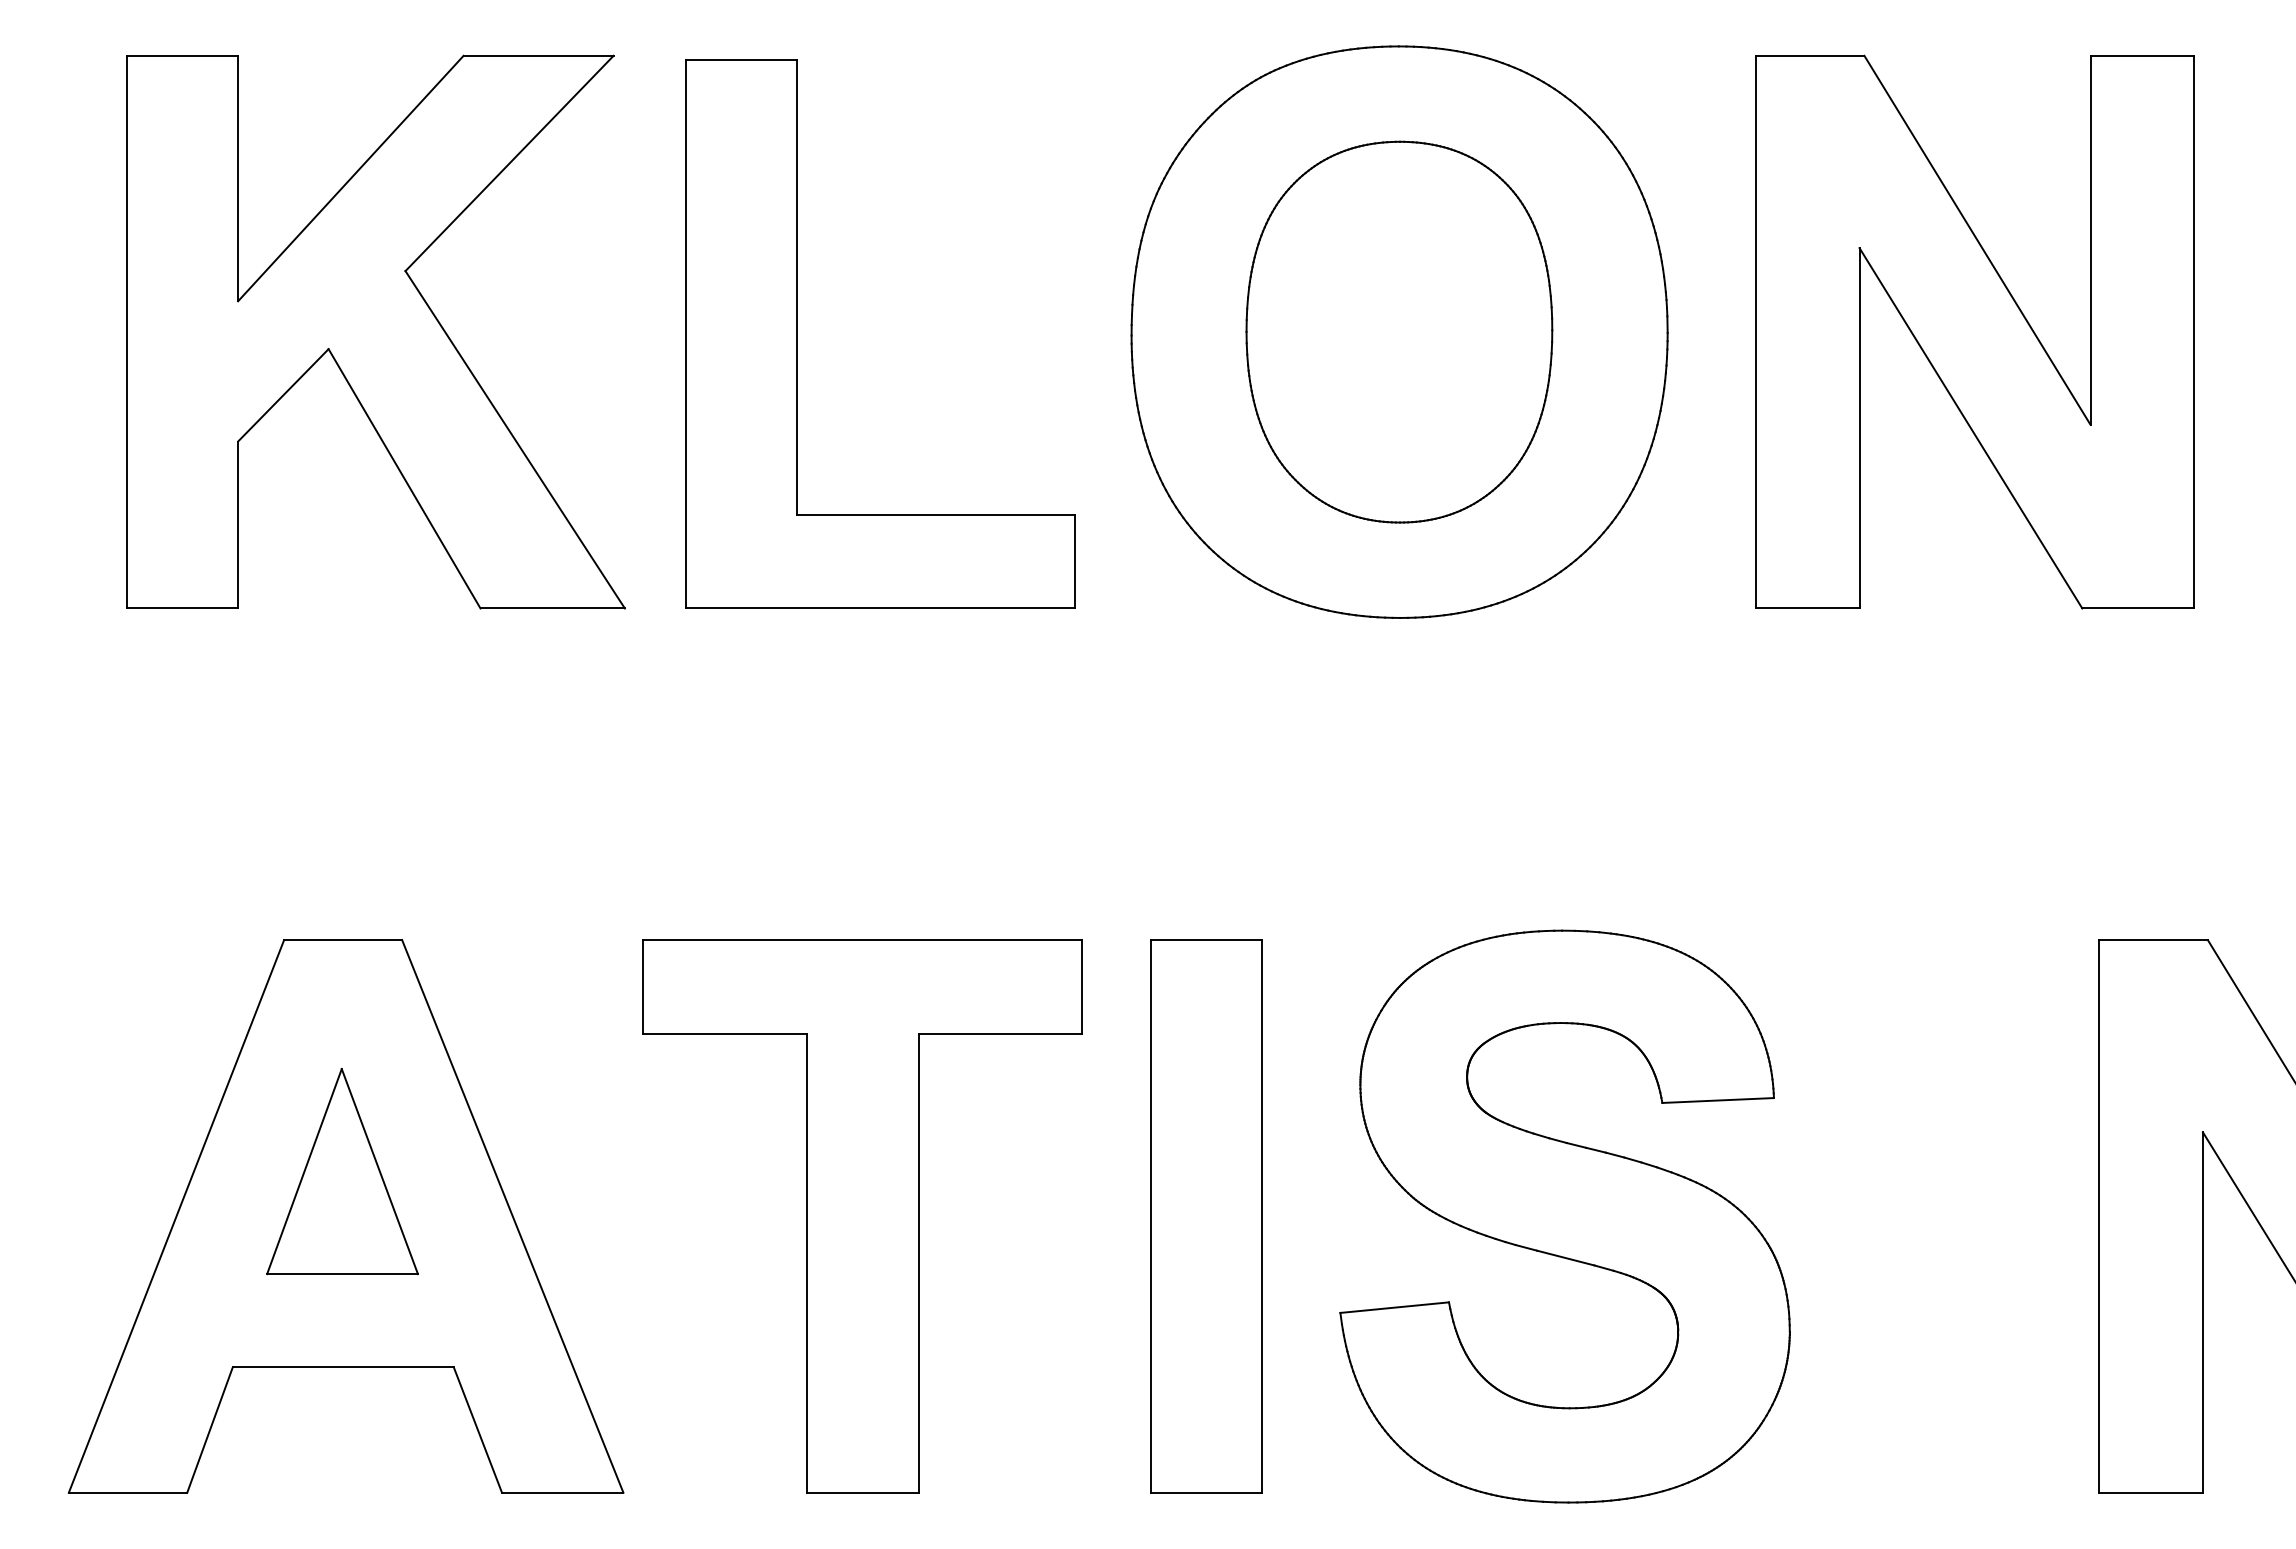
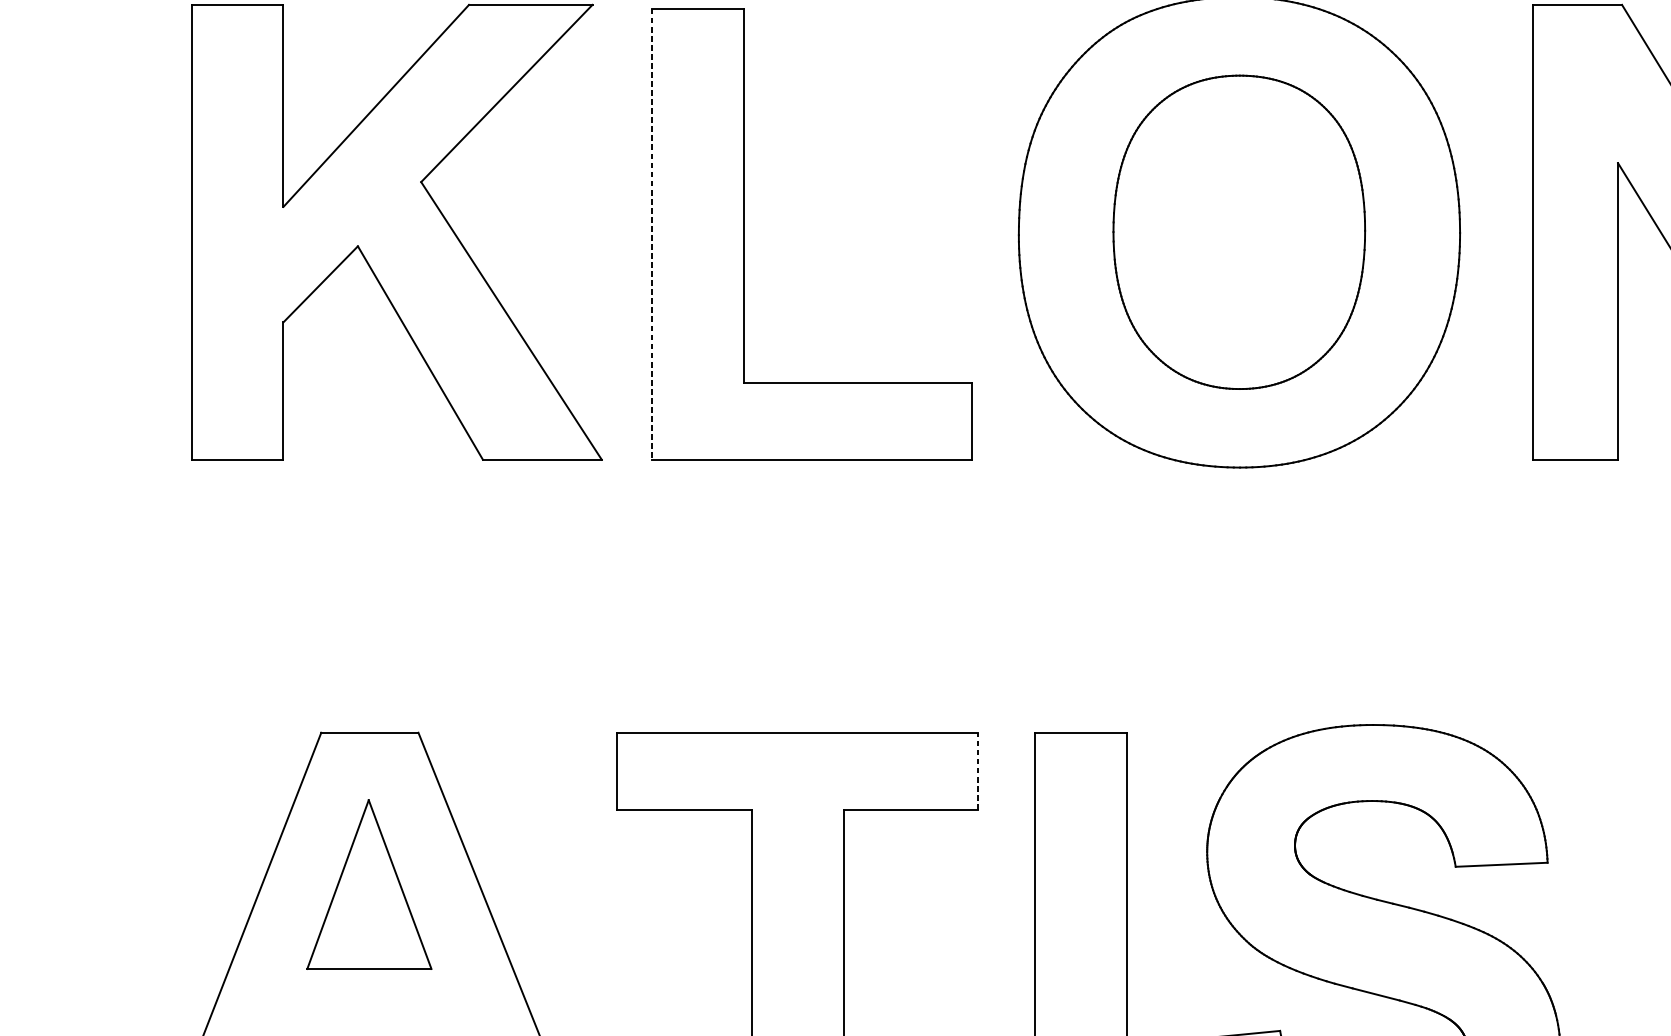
line: (685, 334) -> (651, 234), solid -> dashed
line: (1082, 986) -> (978, 770), solid -> dashed
part: (342, 1171) -> (369, 884), moved

